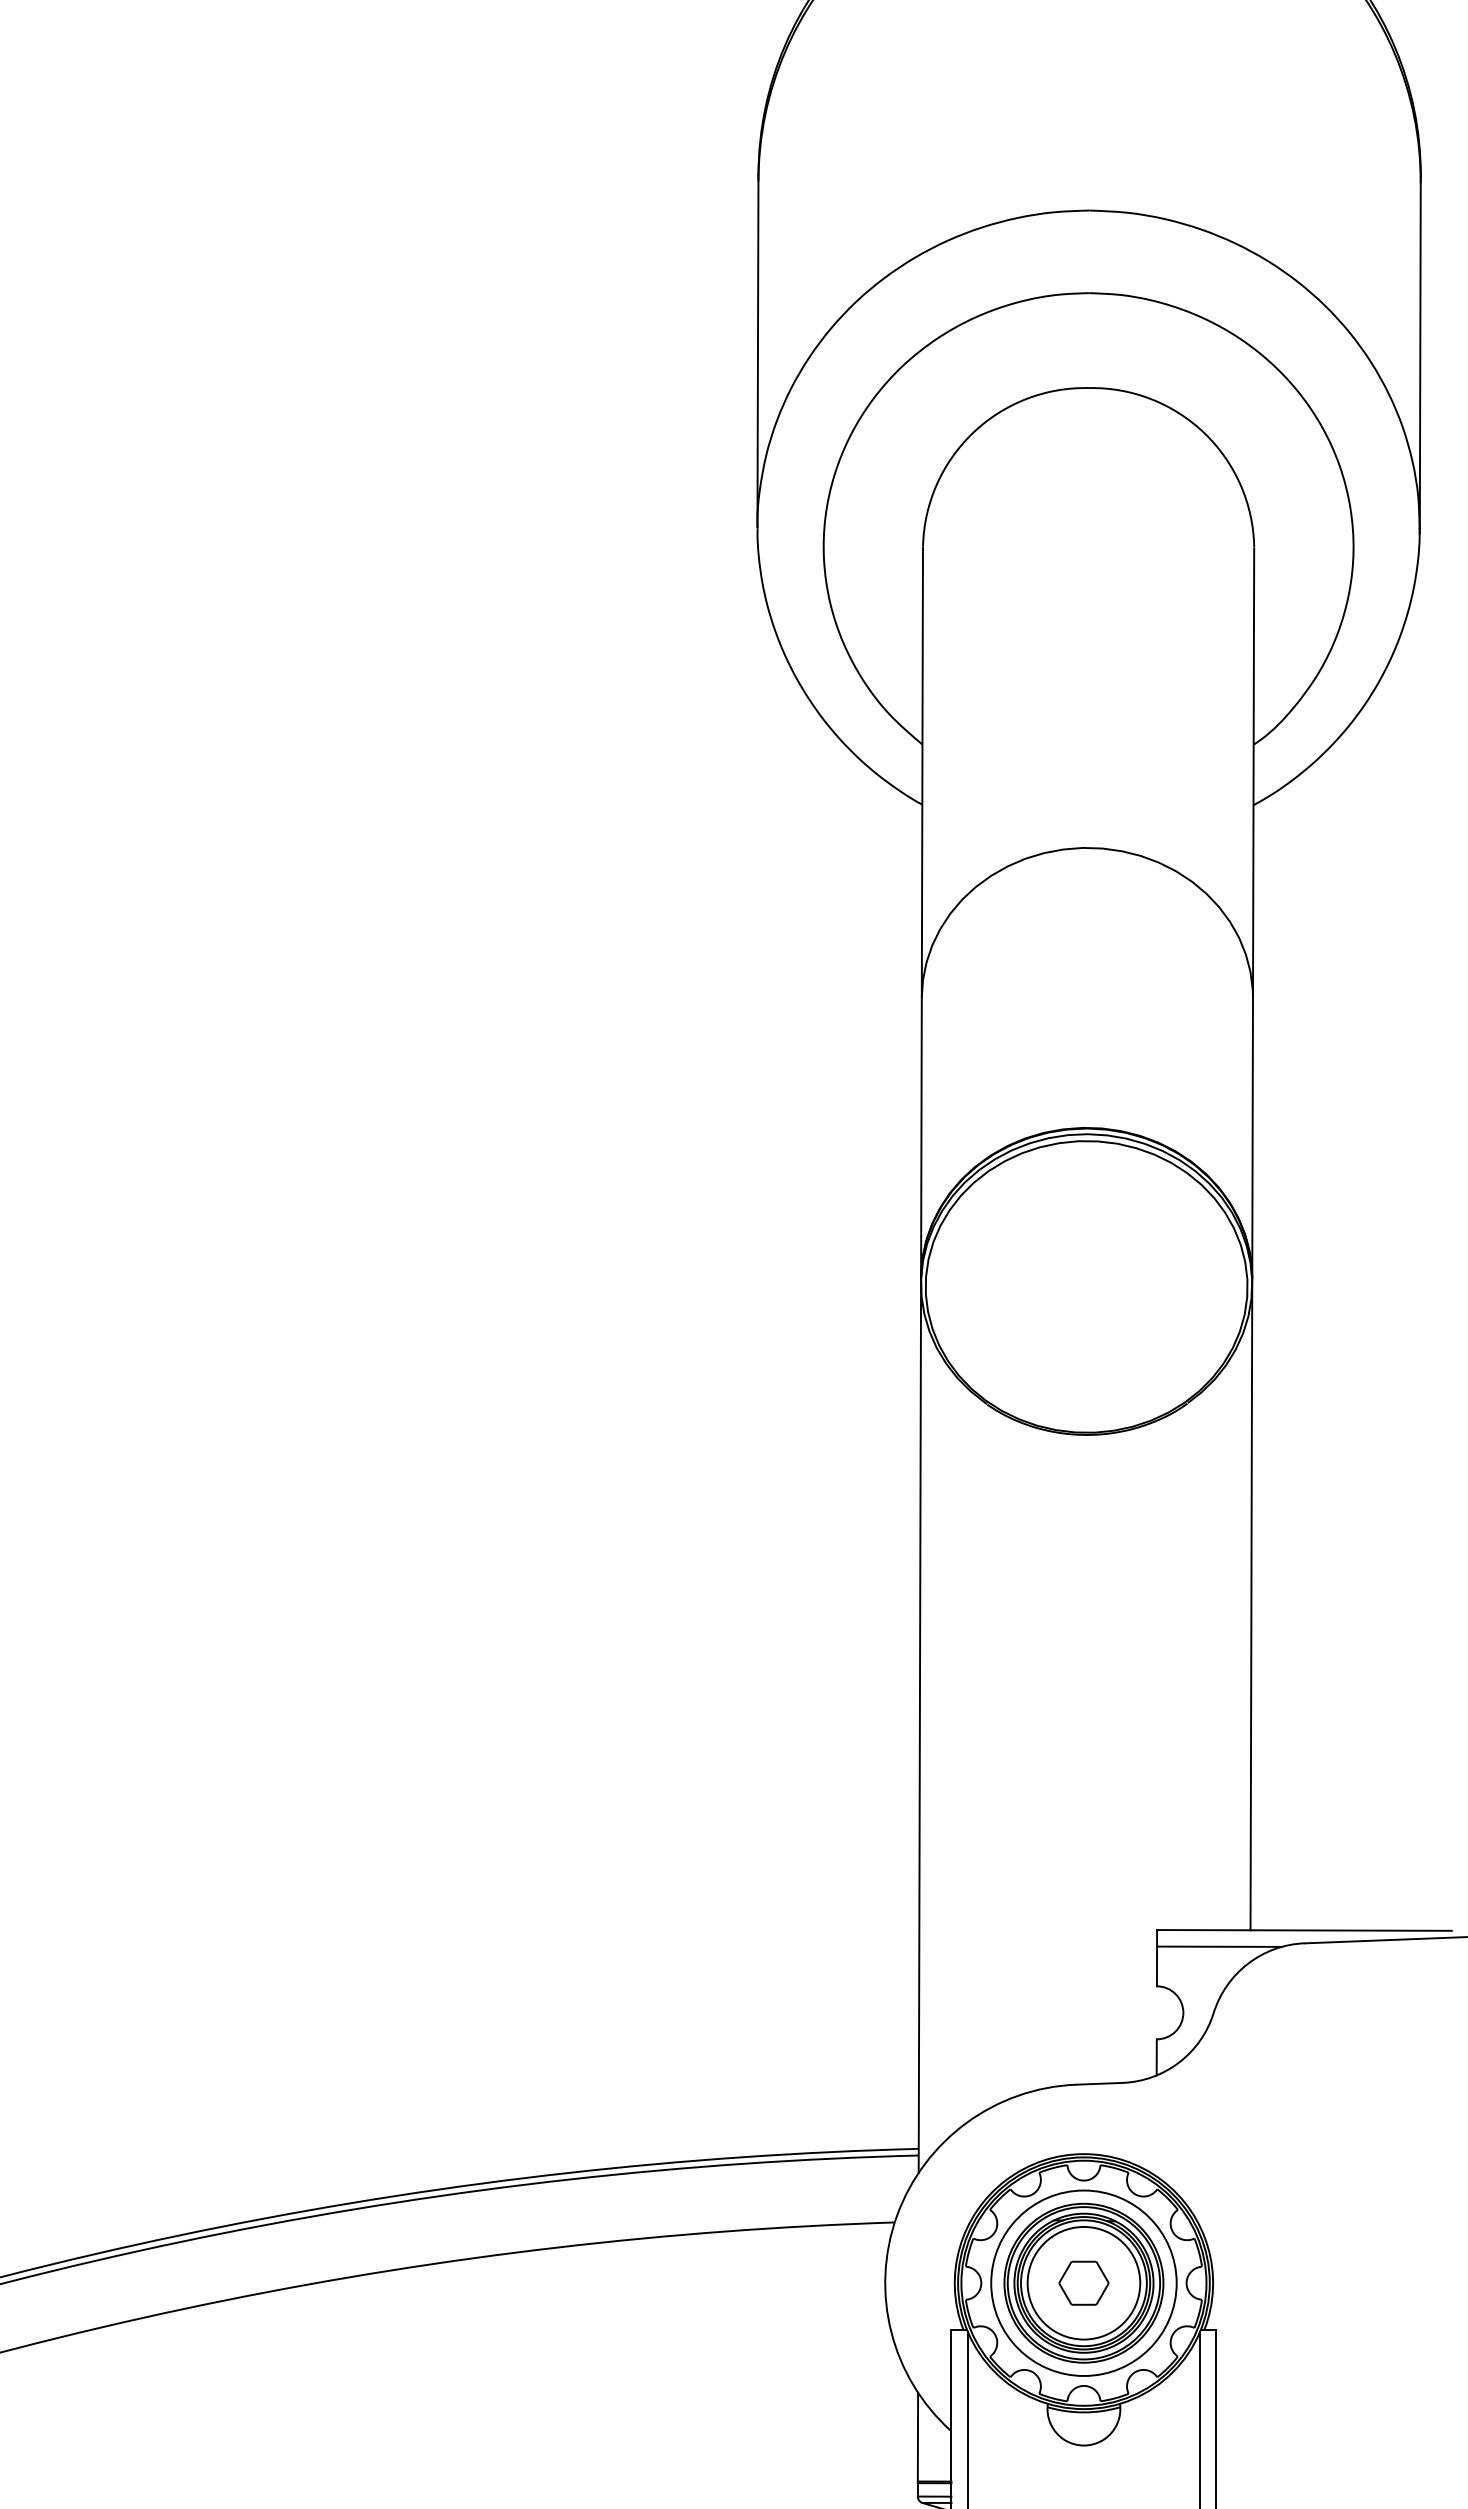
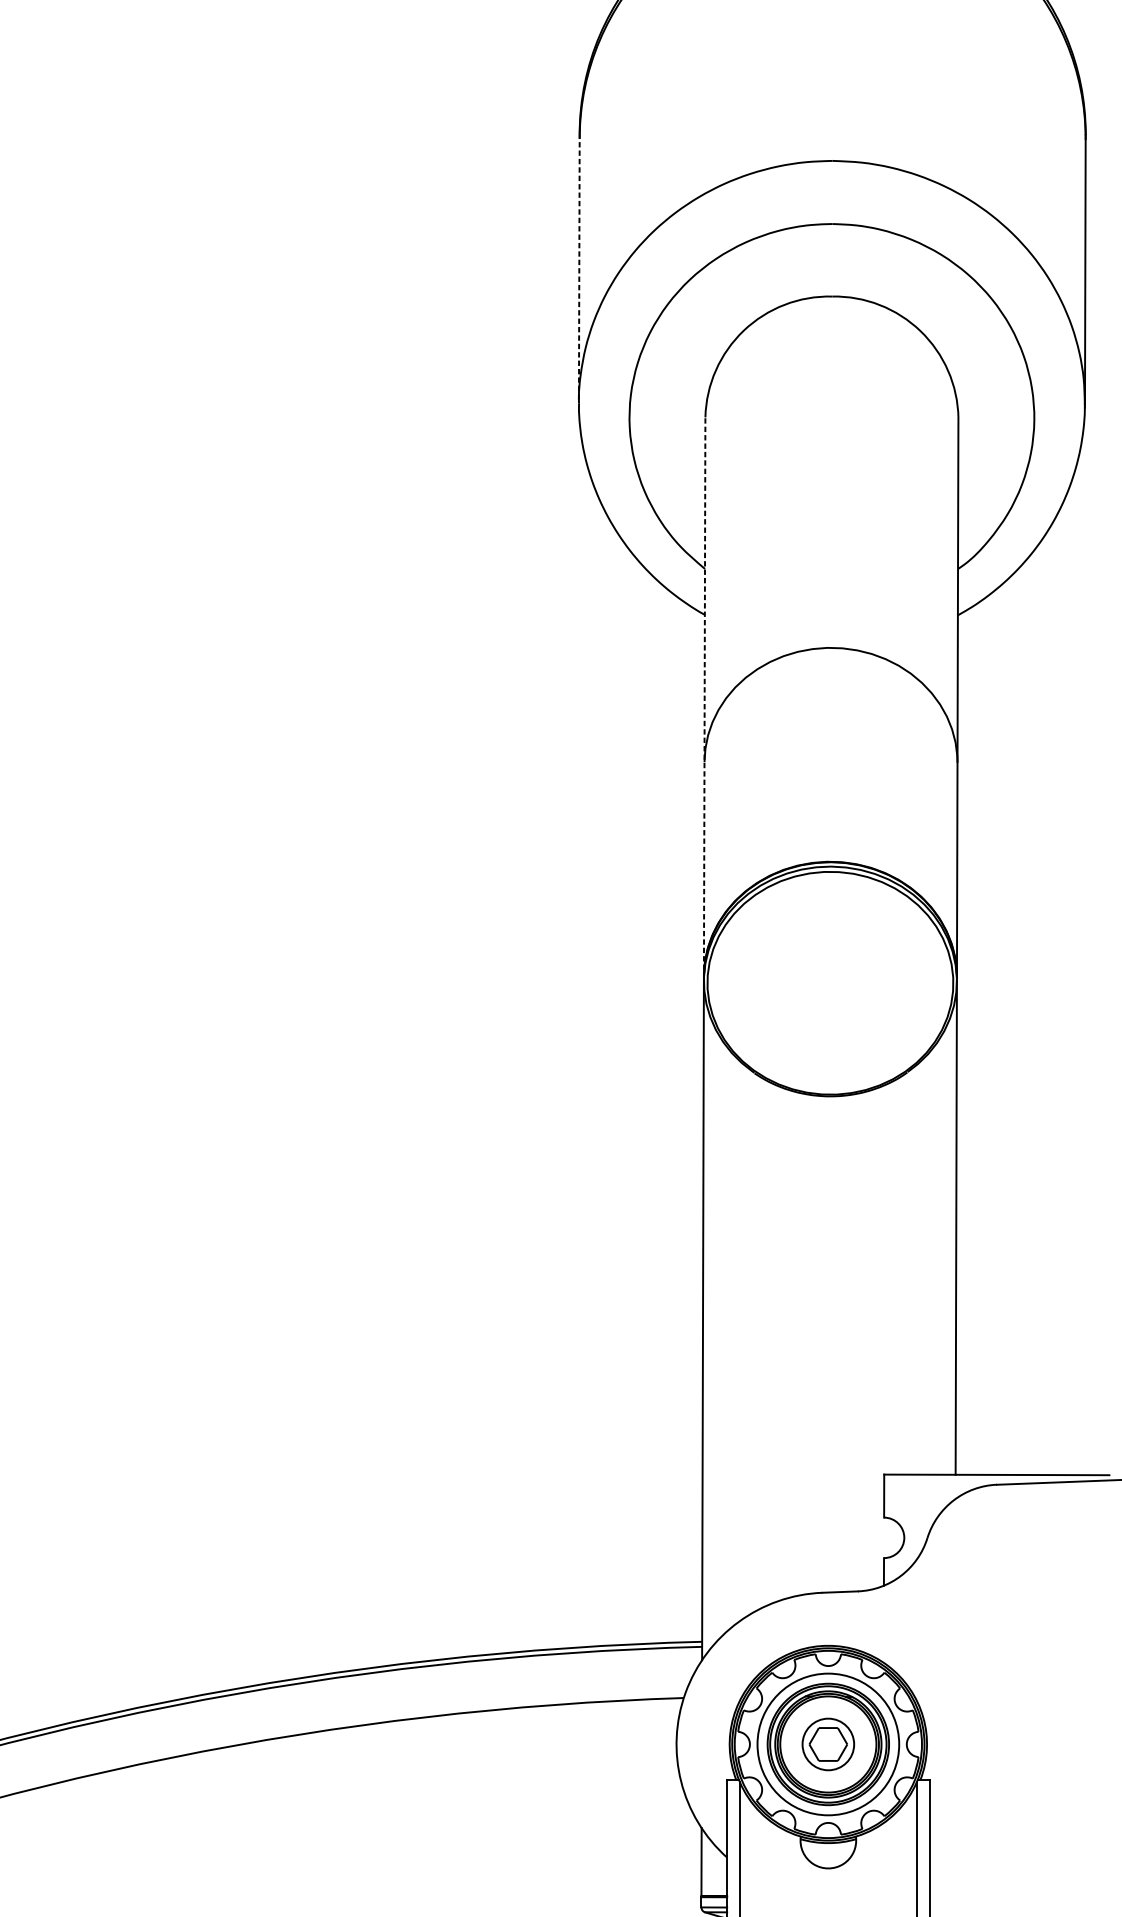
line: (757, 351) -> (578, 268), solid -> dashed
line: (922, 912) -> (705, 697), solid -> dashed
line: (1219, 1946) -> (931, 1487), removed
circle: (1083, 2282) -> (828, 1743), size x0.6

